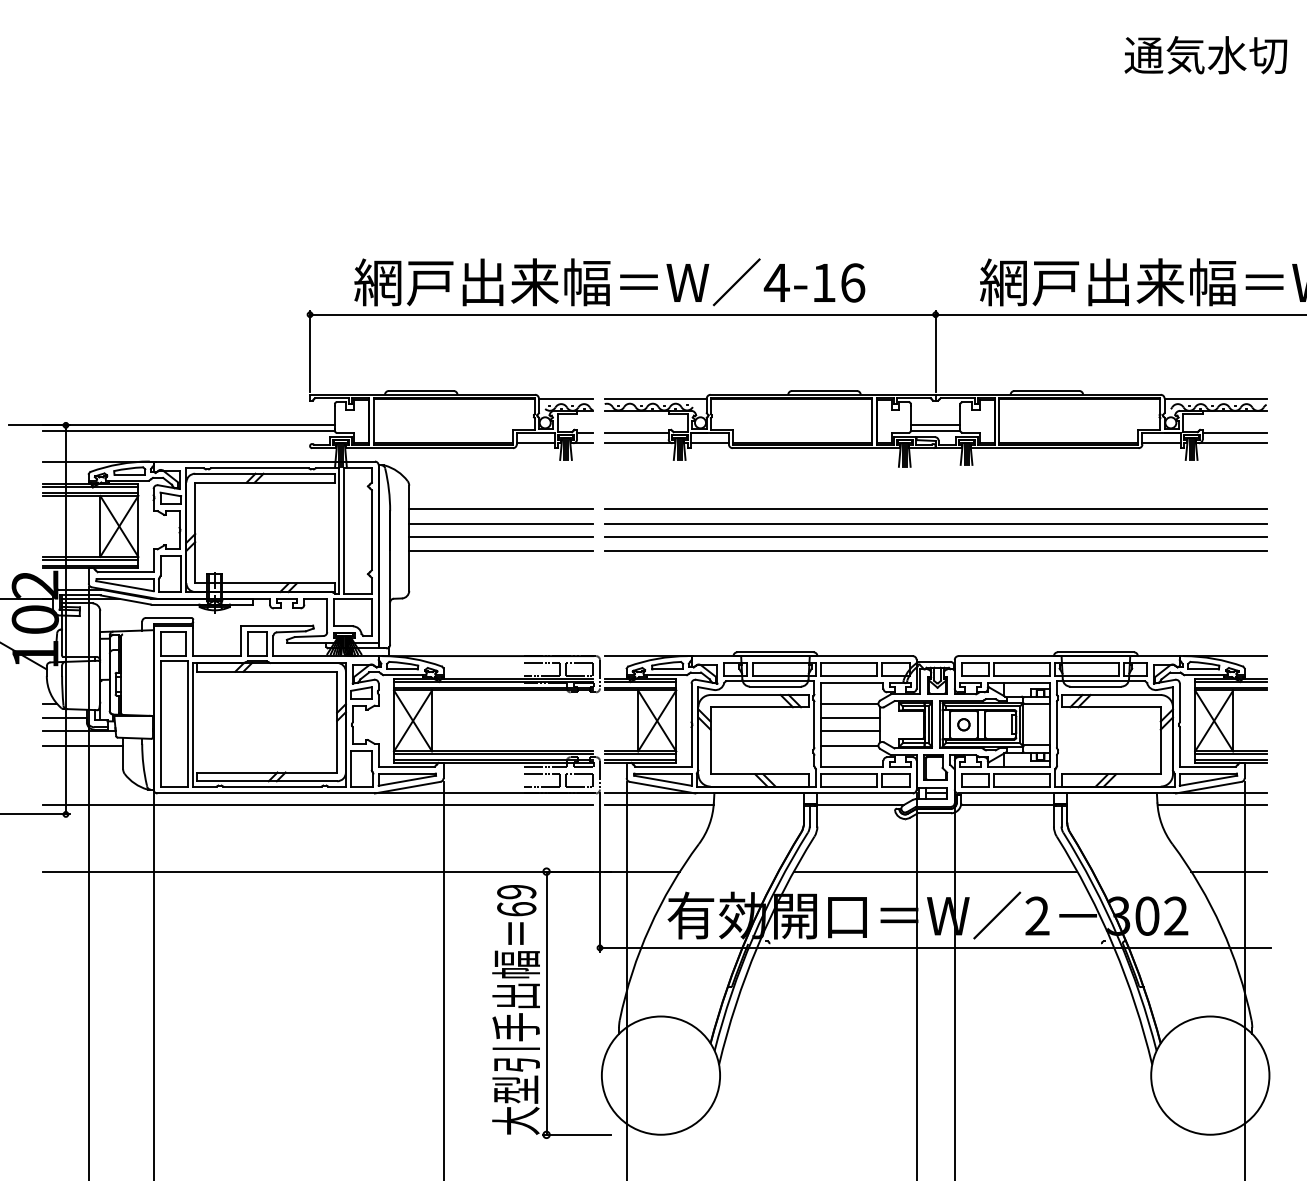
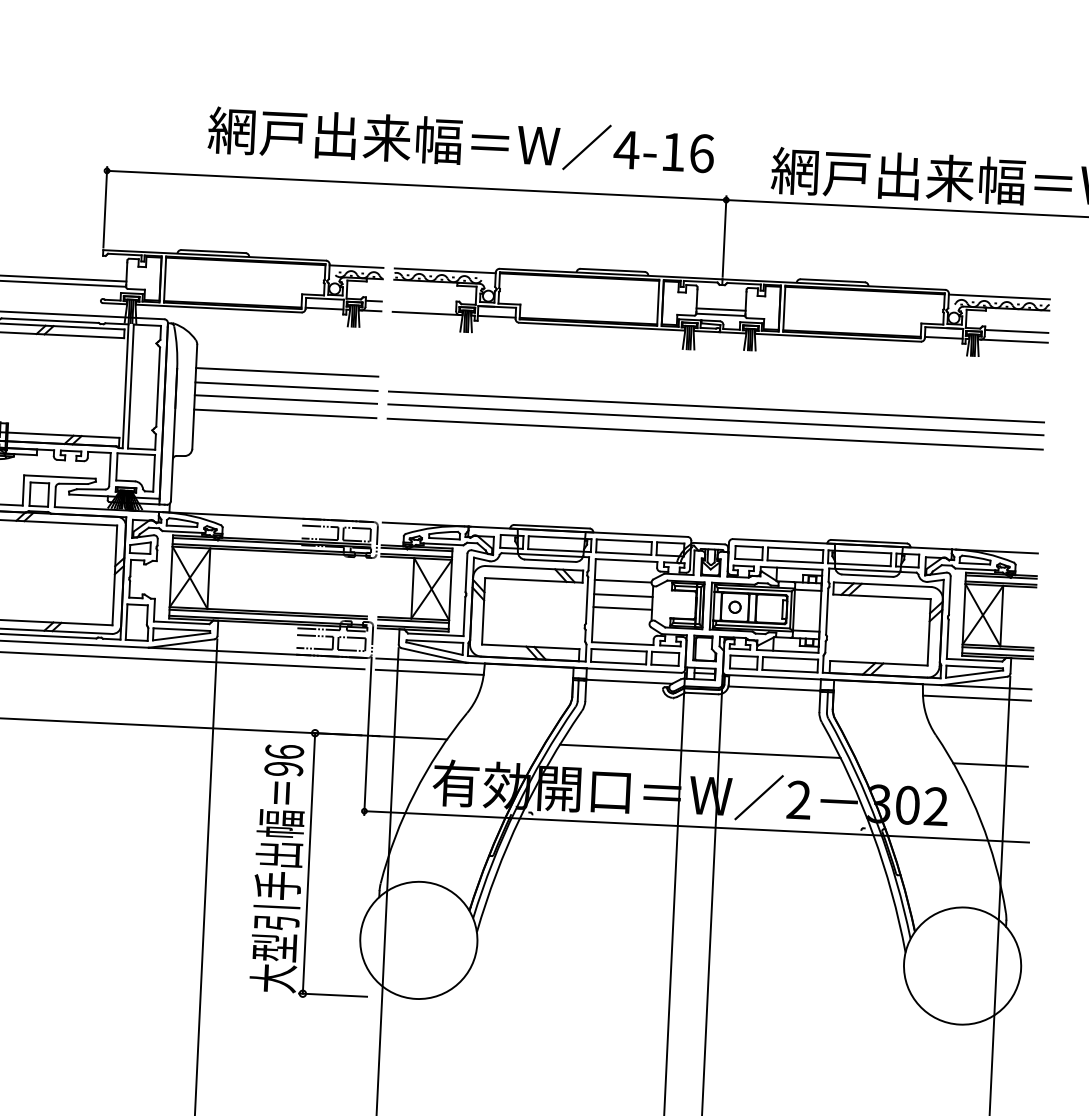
text: (609, 282) -> (461, 141), moved
line: (636, 433) -> (424, 303), removed
line: (935, 509) -> (716, 392), removed
line: (849, 745) -> (620, 622), removed
text: (516, 900) -> (284, 760), 69 -> 96

